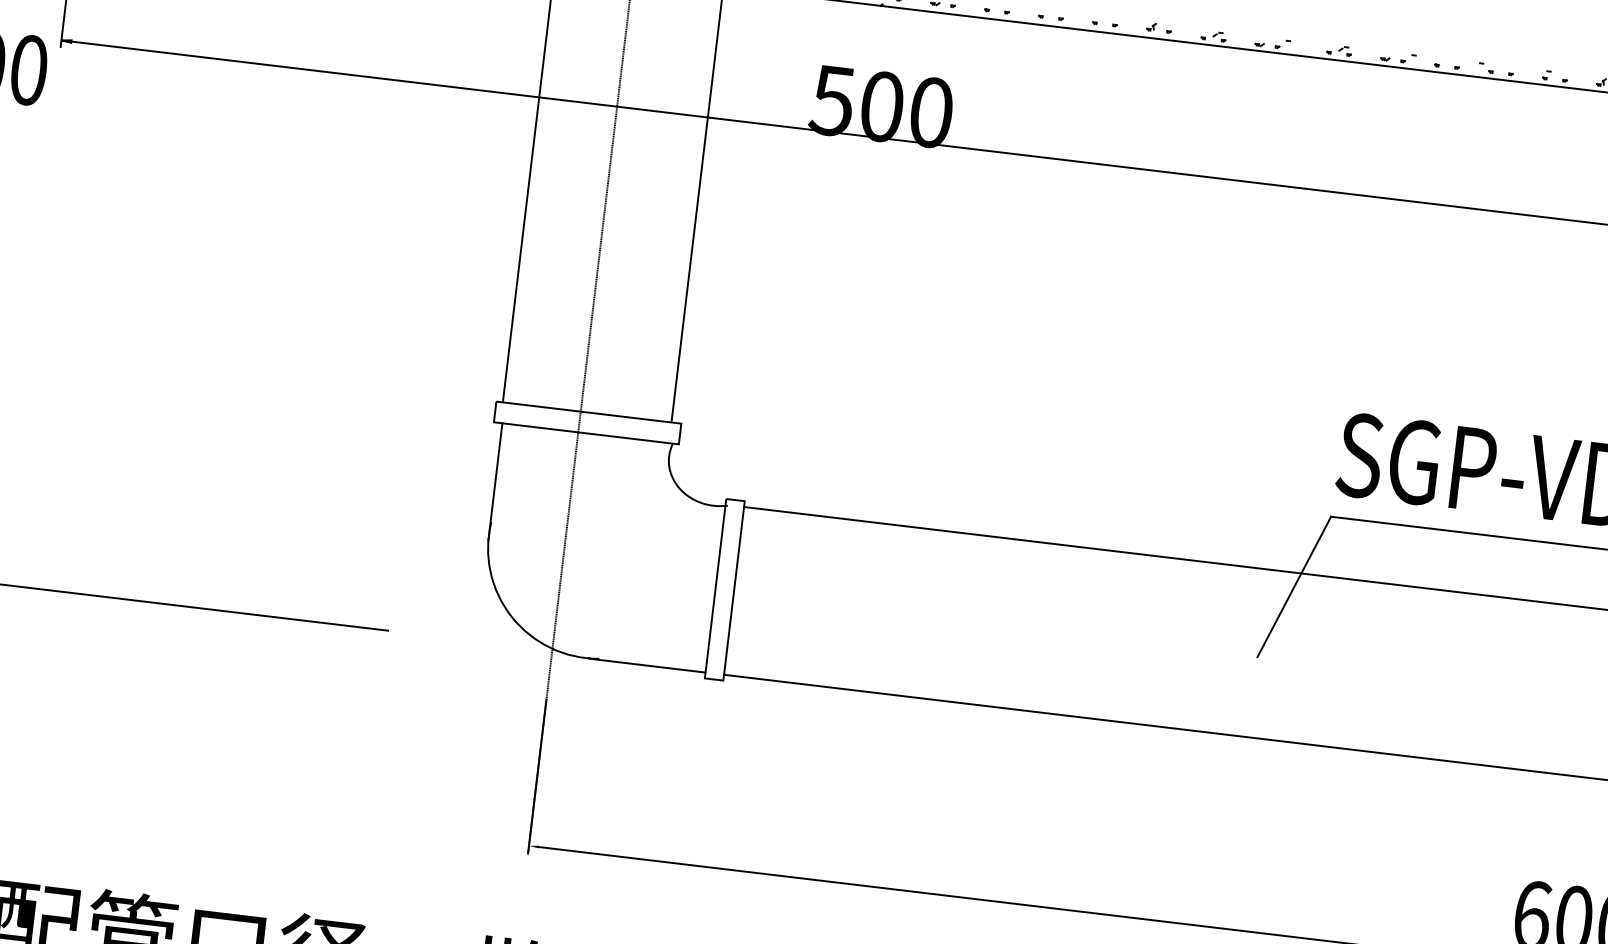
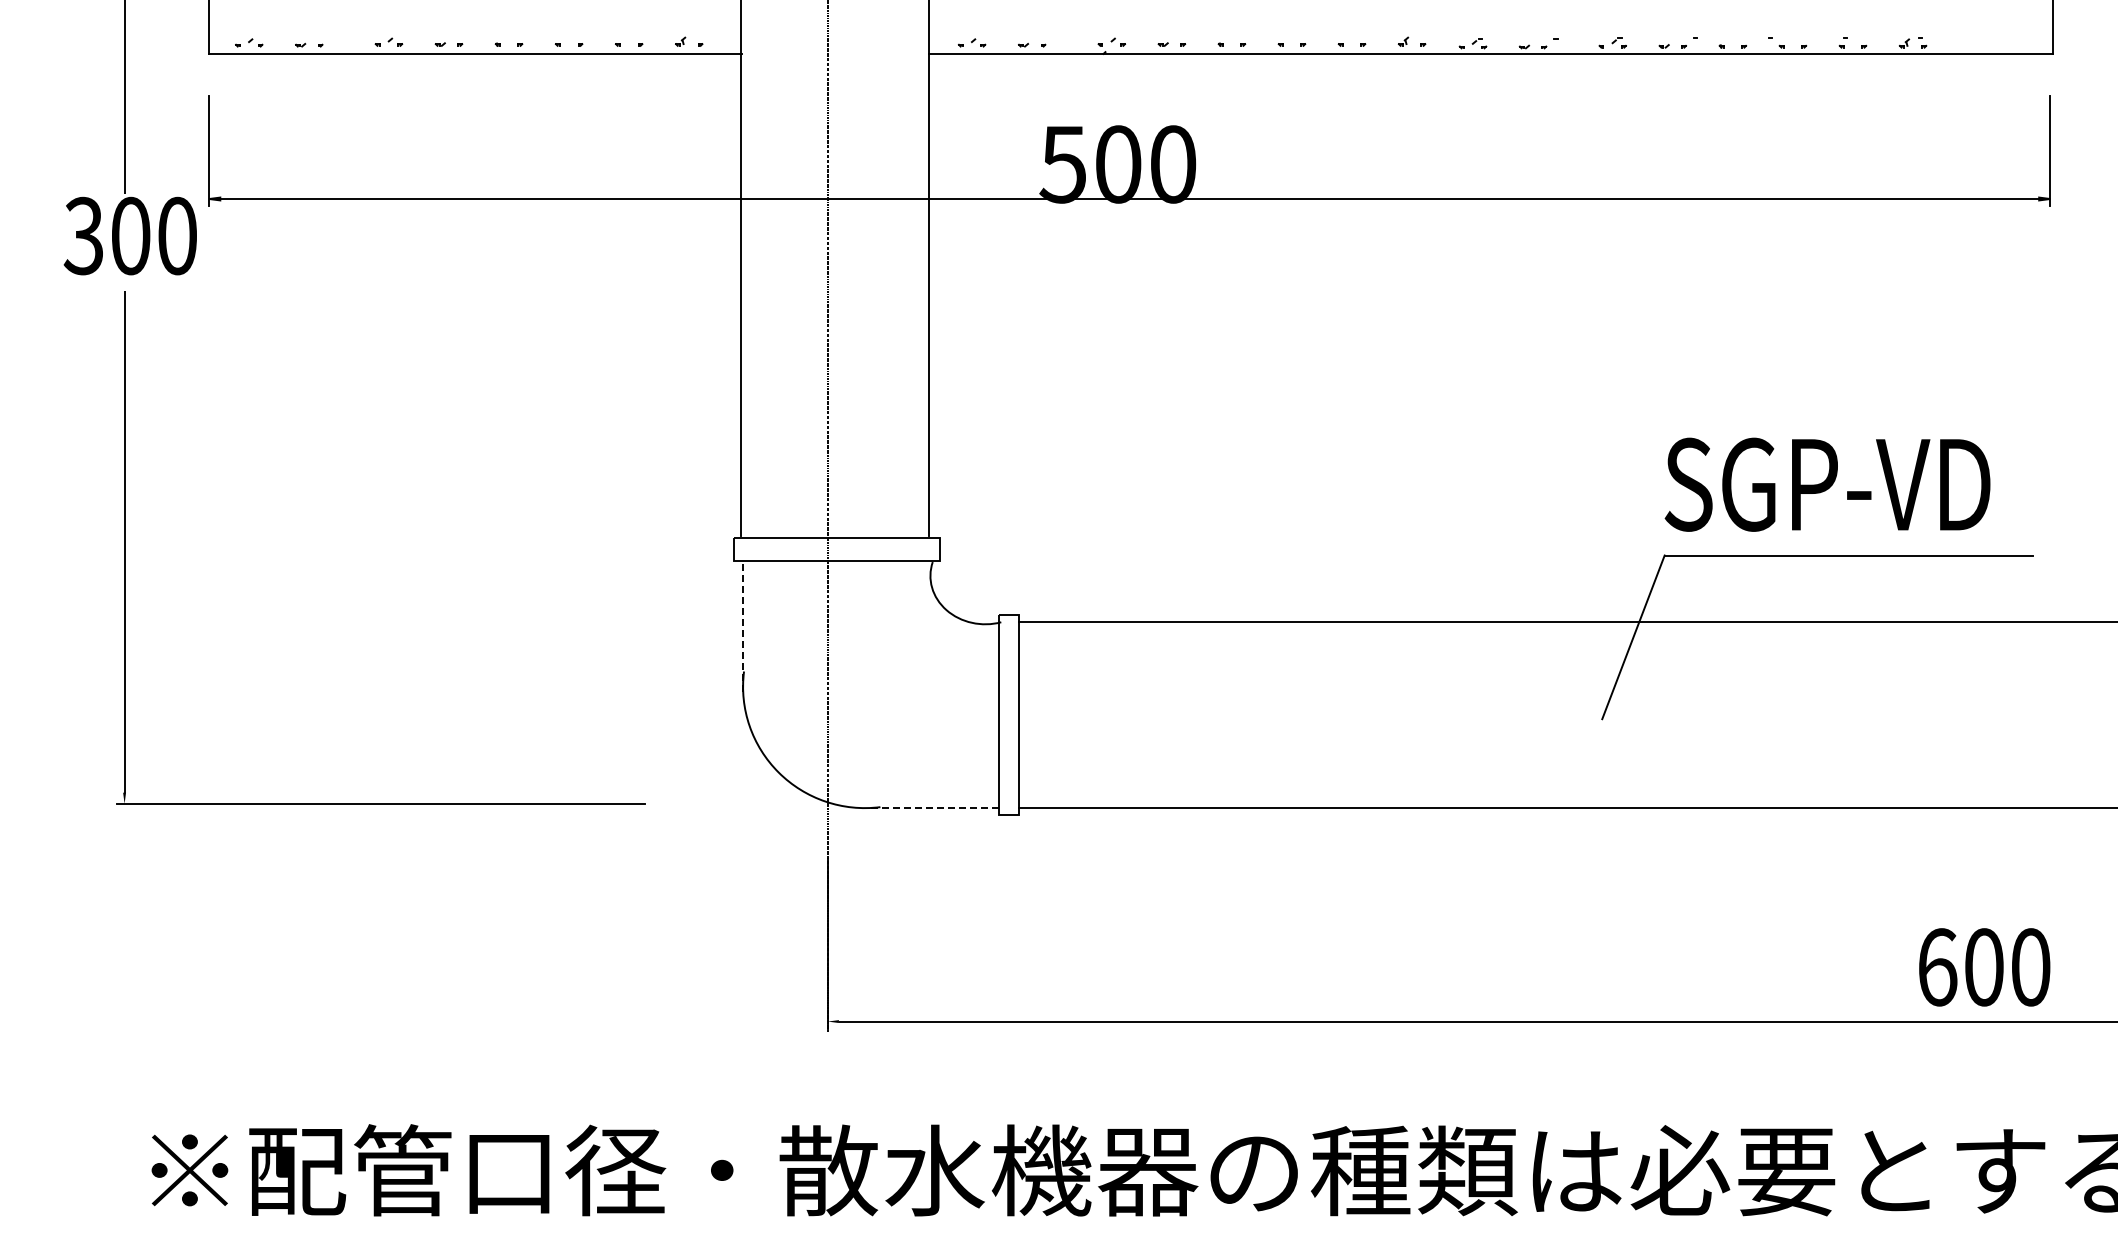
line: (495, 481) -> (743, 626), solid -> dashed
line: (645, 665) -> (931, 808), solid -> dashed

